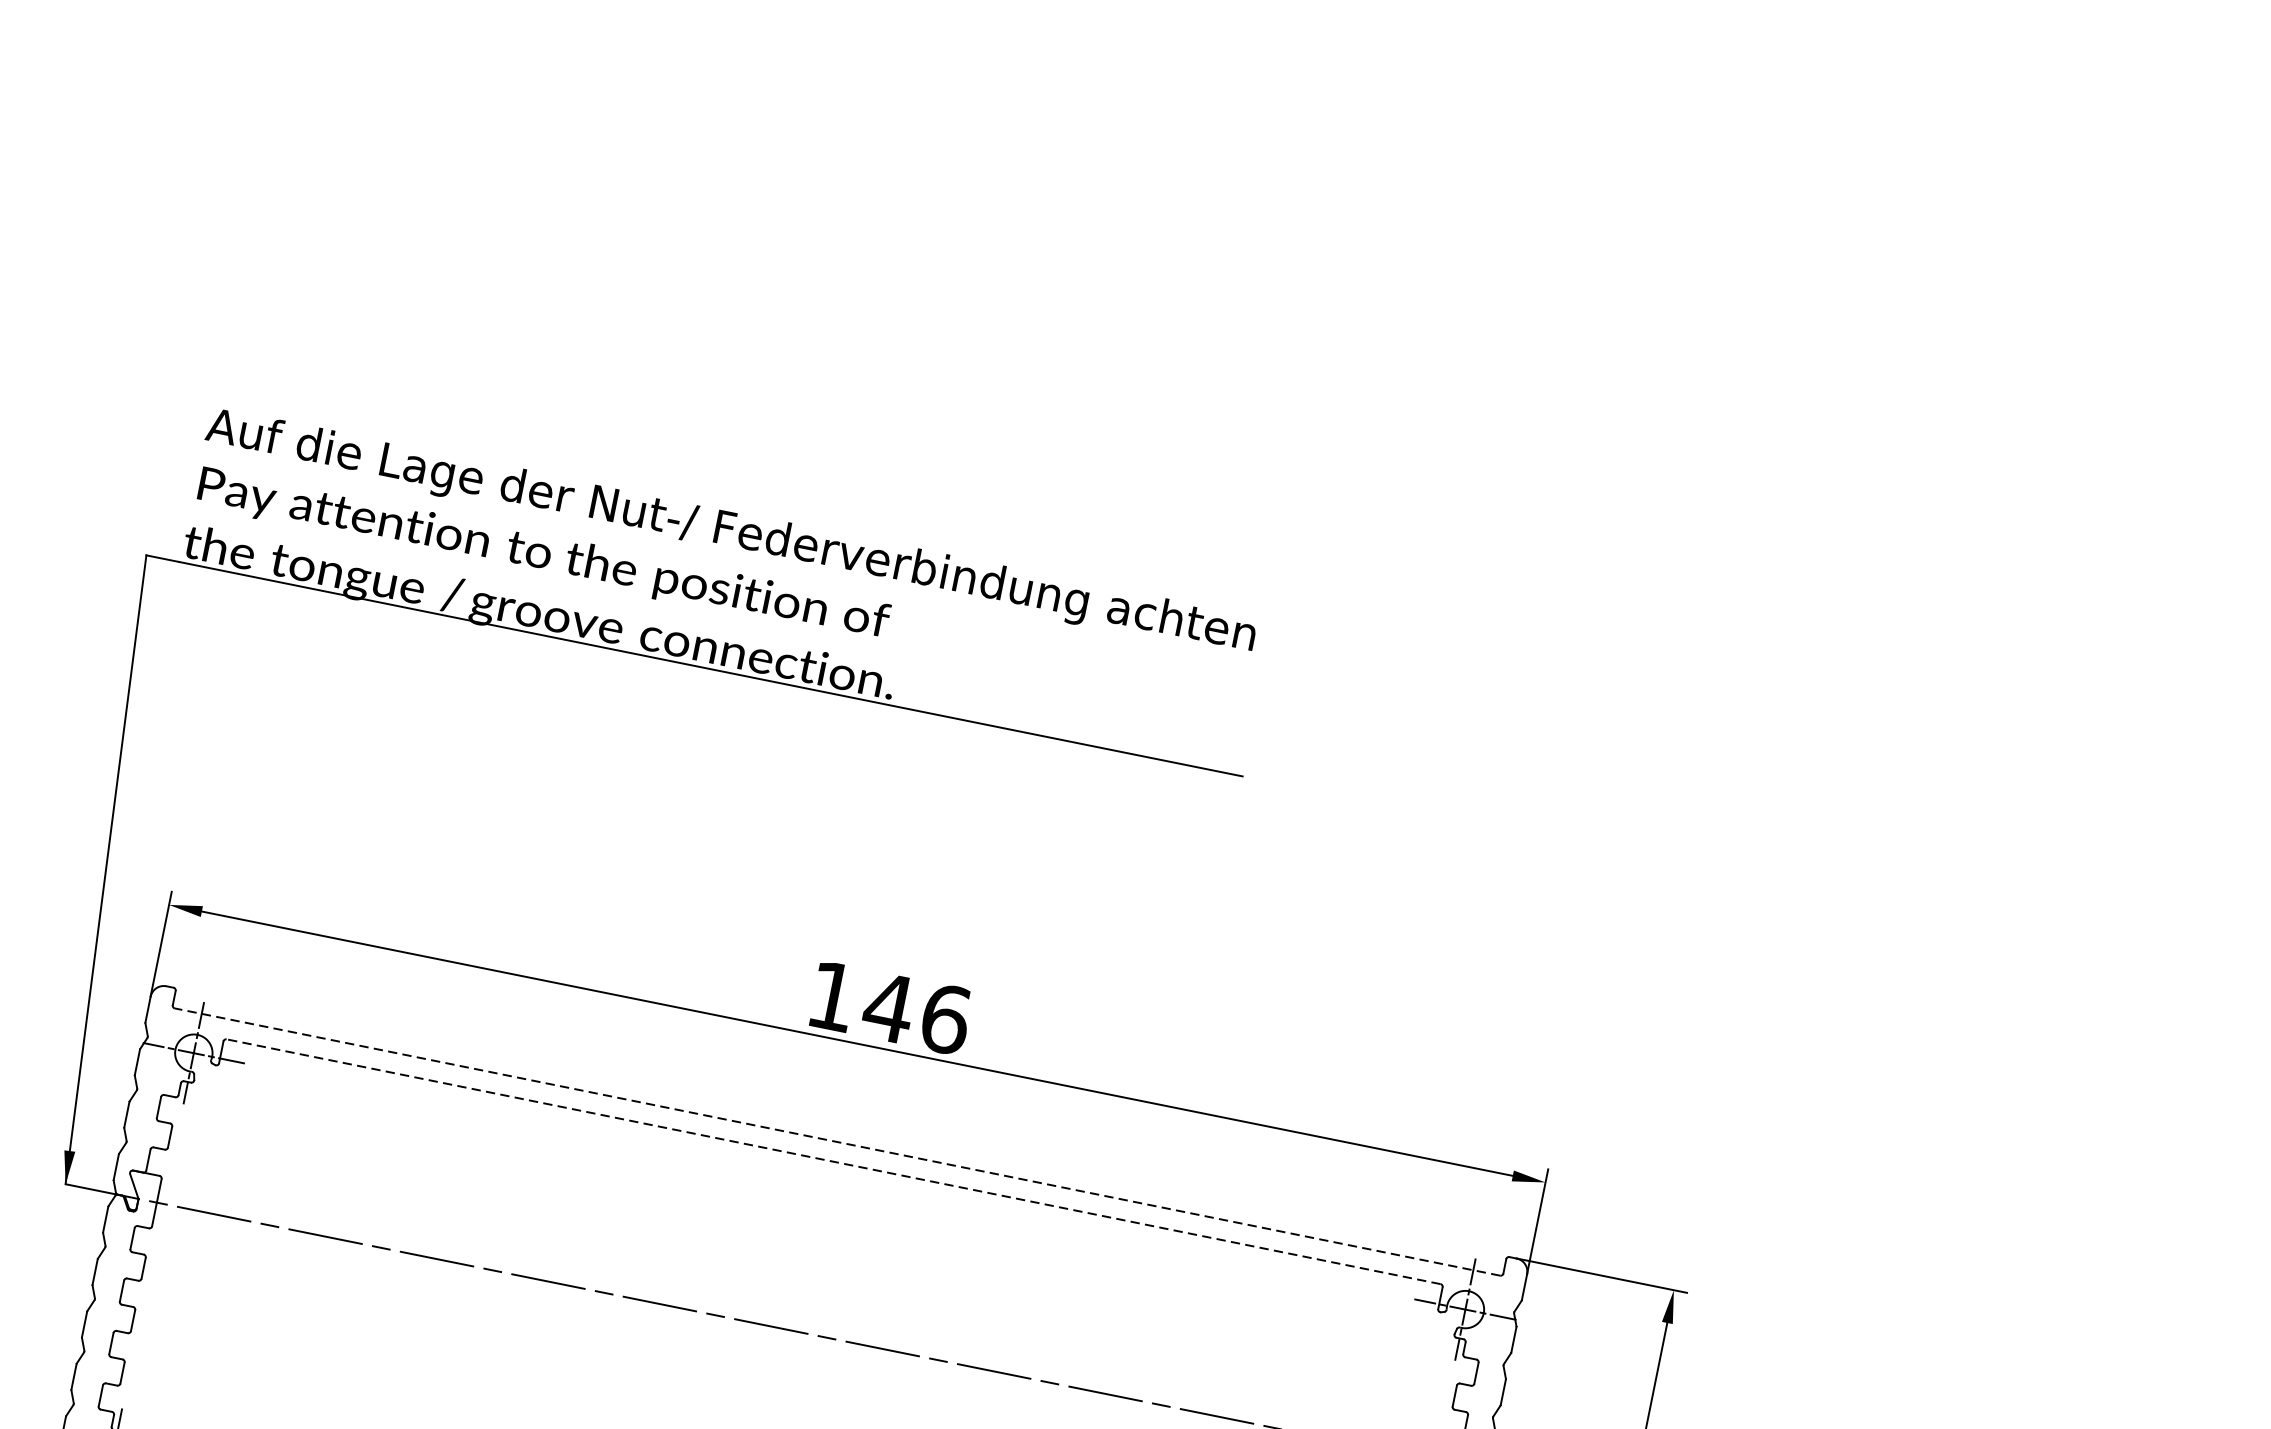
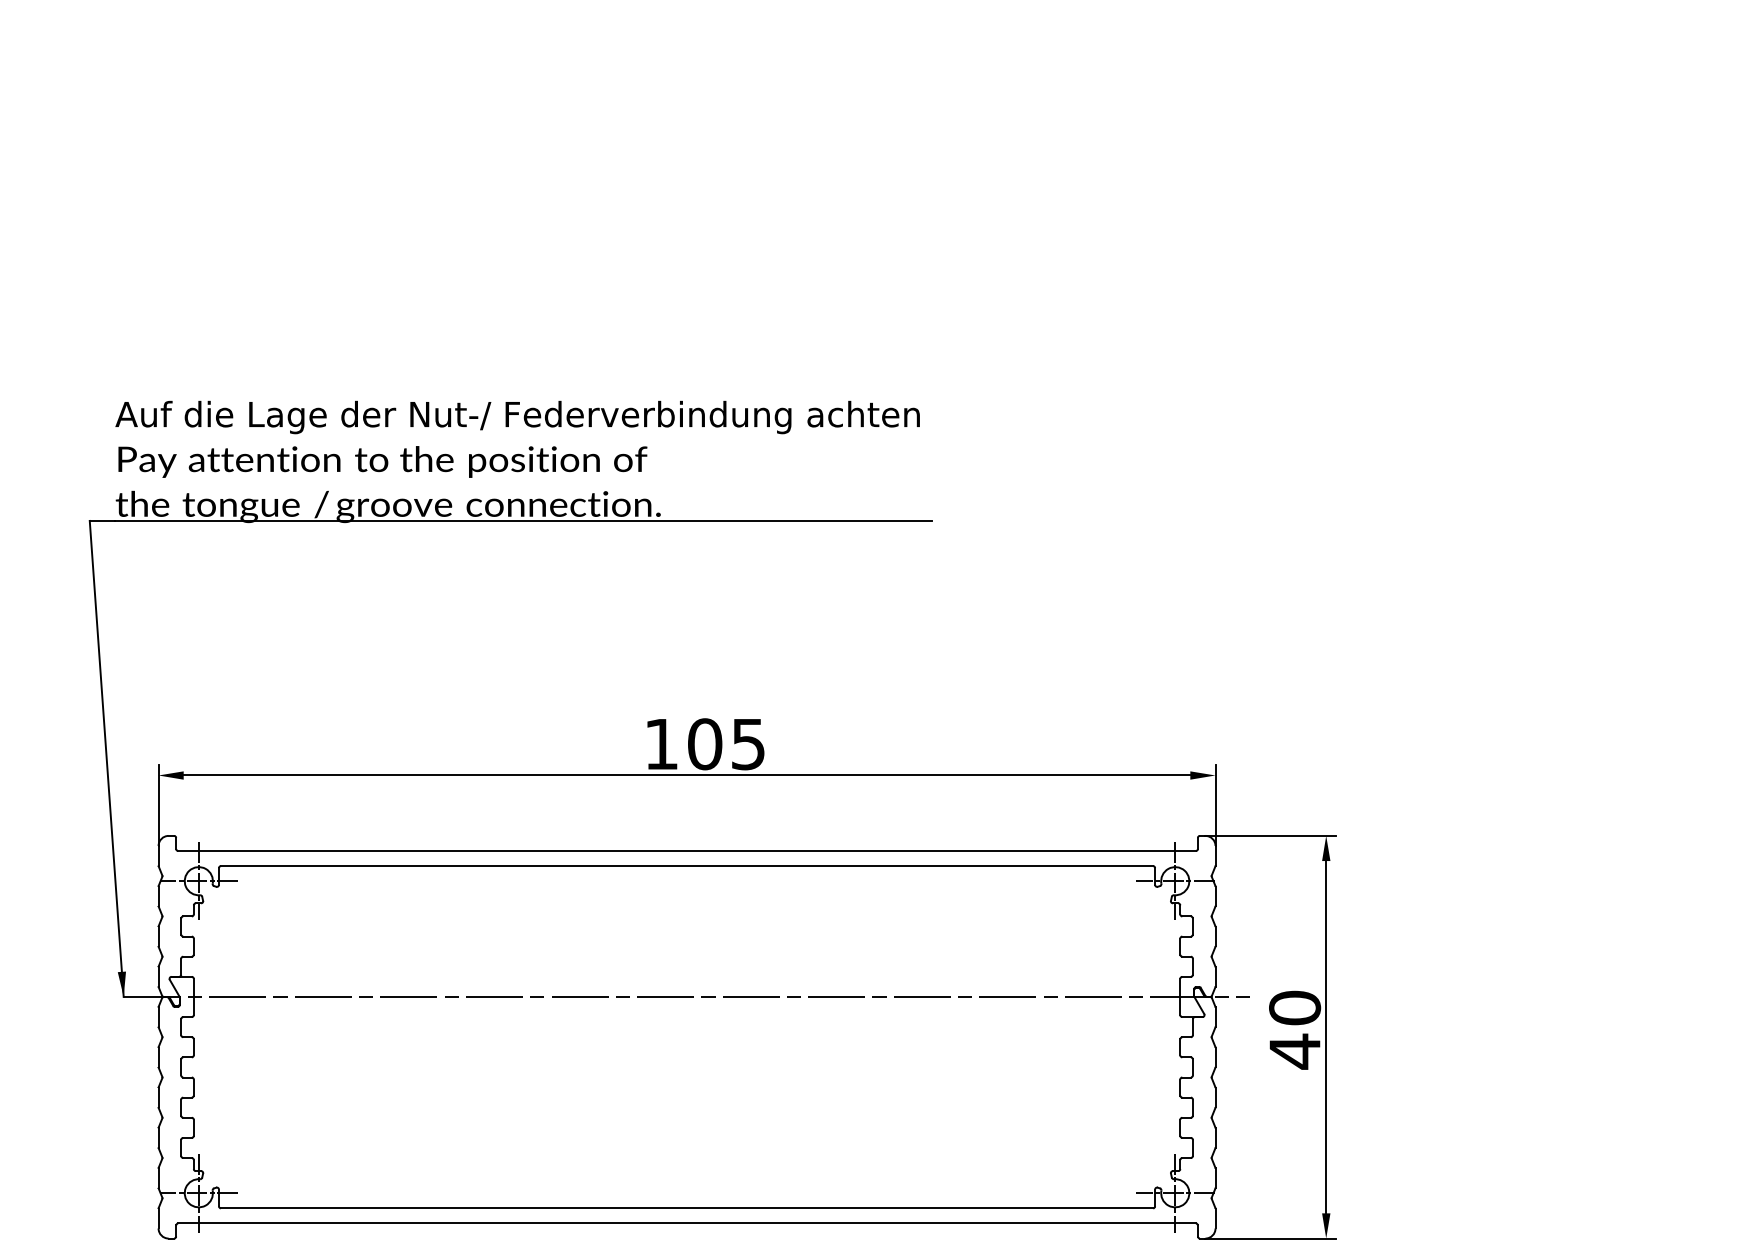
text: (916, 1013) -> (726, 744), 146 -> 105
line: (838, 1142) -> (687, 851), dashed -> solid
line: (832, 1162) -> (686, 866), dashed -> solid

